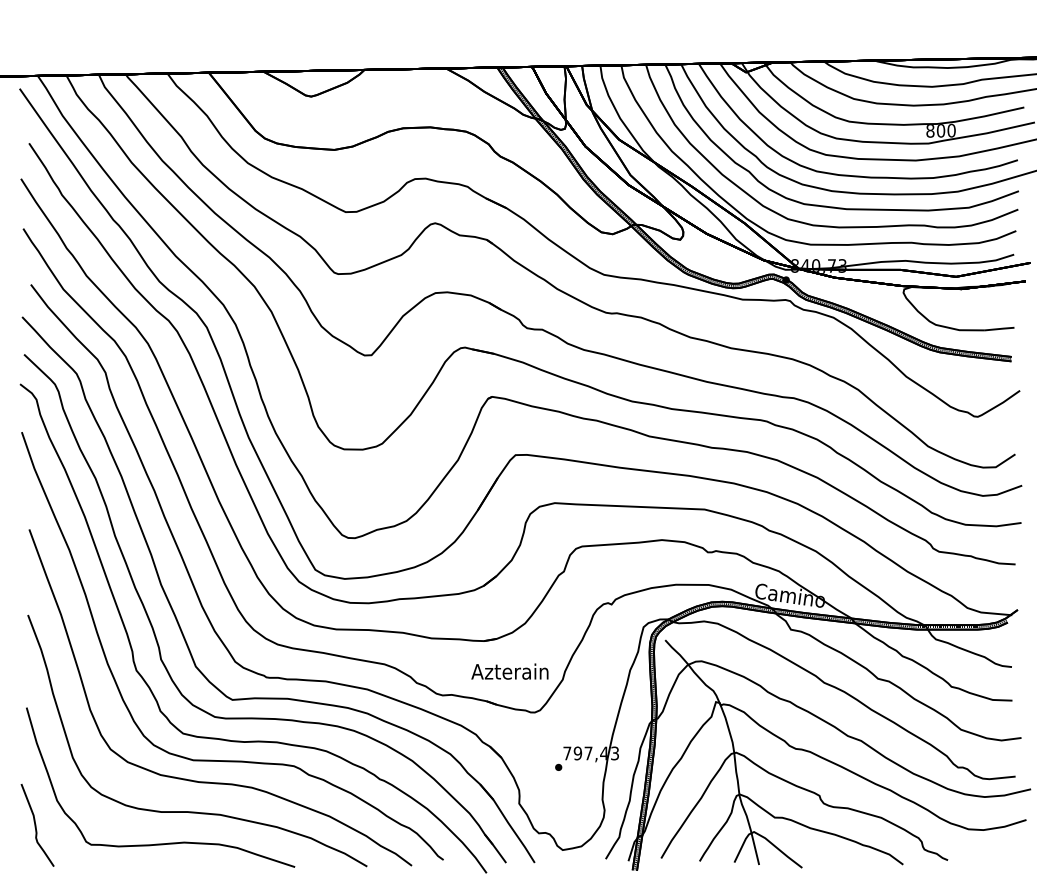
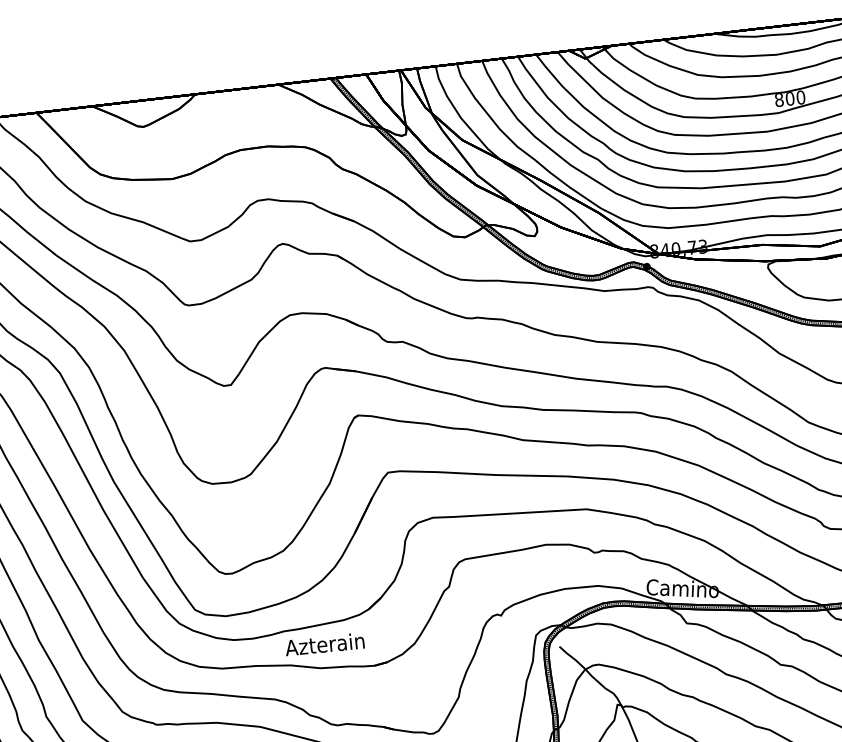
text: (509, 671) -> (324, 644), moved

